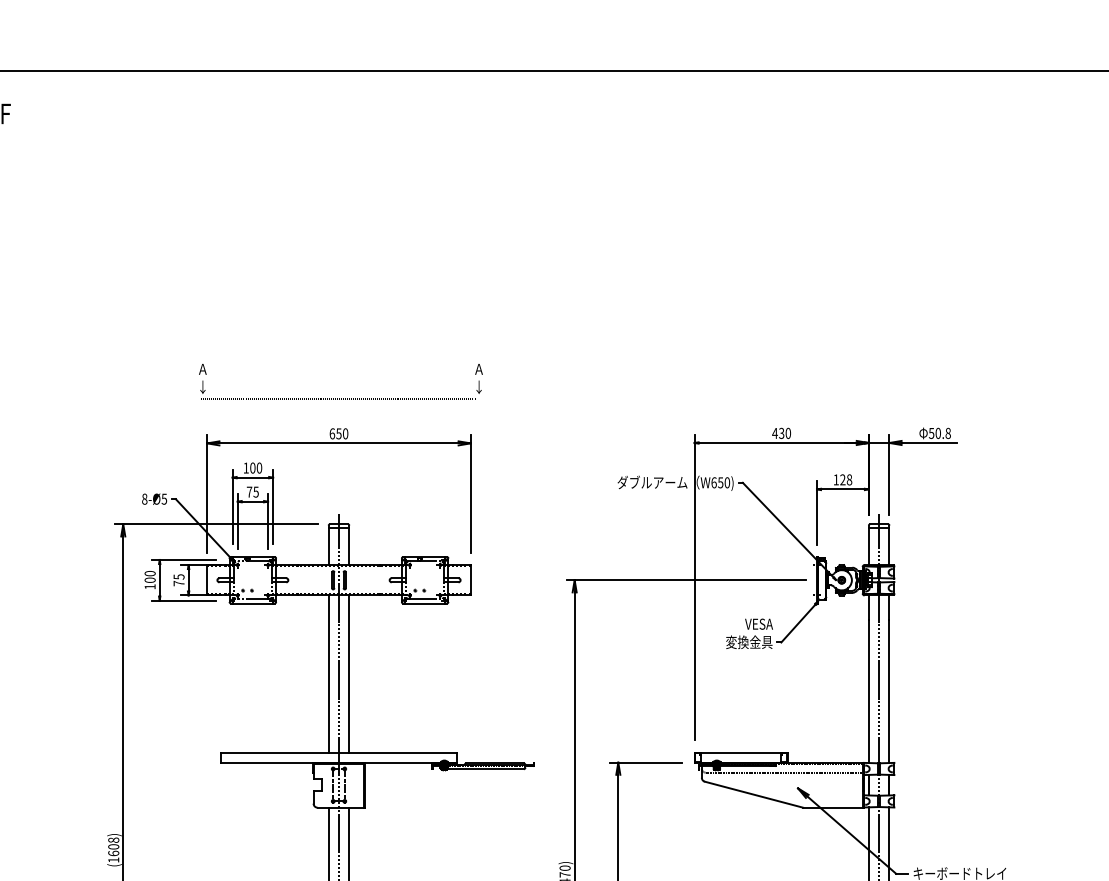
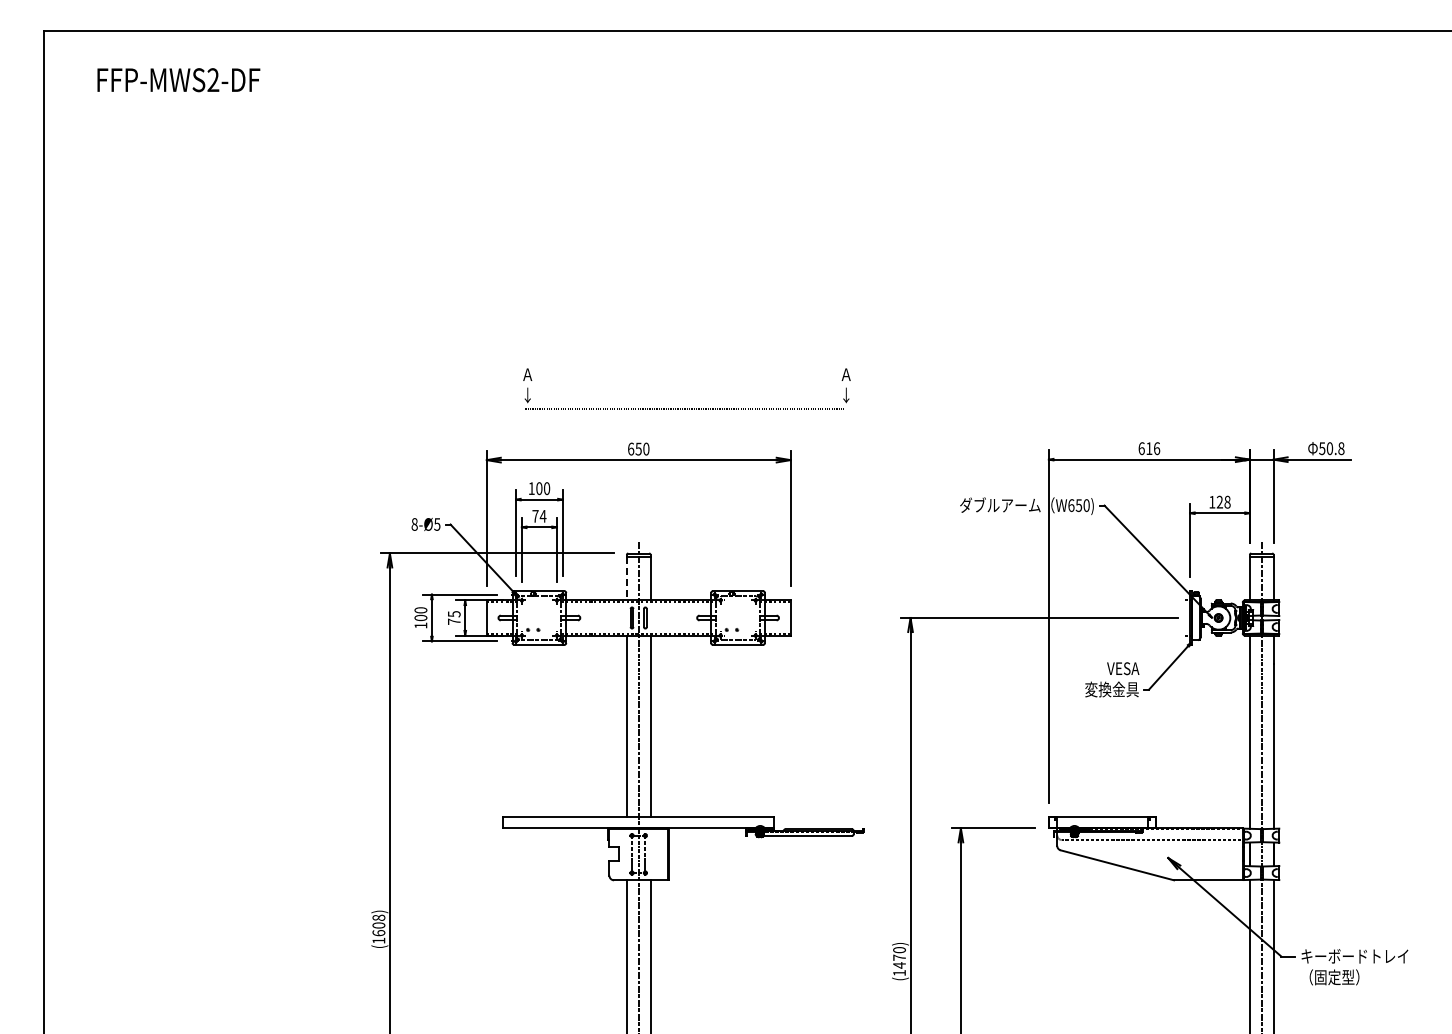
part: (339, 398) -> (685, 408), moved
text: (781, 433) -> (1149, 448), 430 -> 616
text: (255, 492) -> (542, 516), 75 -> 74
line: (328, 546) -> (626, 578), solid -> dashed

